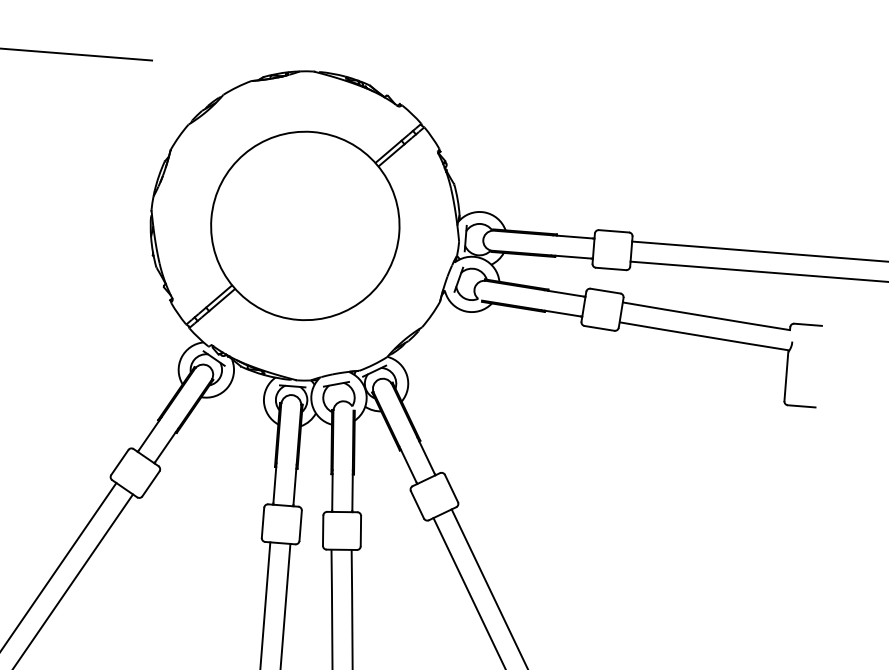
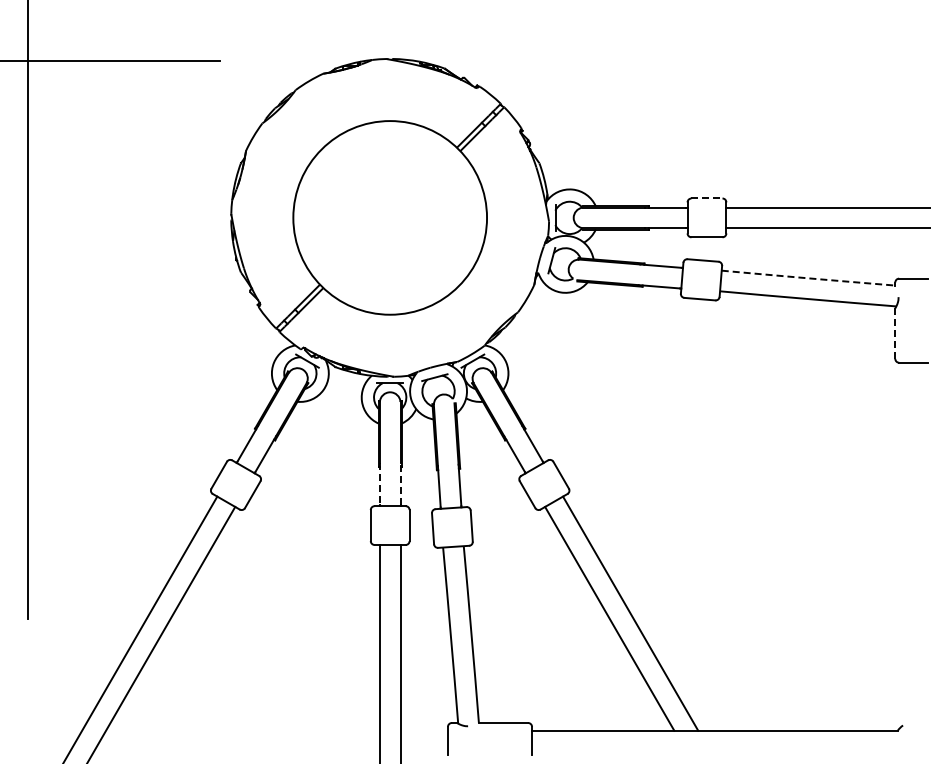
line: (613, 231) -> (706, 198), solid -> dashed
arc: (706, 316) -> (808, 278), solid -> dashed
line: (786, 377) -> (895, 334), solid -> dashed
line: (274, 483) -> (379, 484), solid -> dashed
line: (294, 485) -> (400, 484), solid -> dashed

